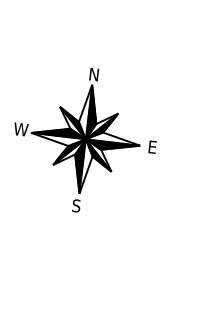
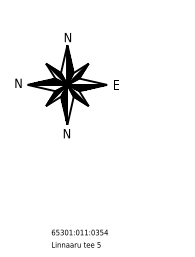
text: (20, 128) -> (19, 82), W -> N
text: (76, 205) -> (66, 133), S -> N

